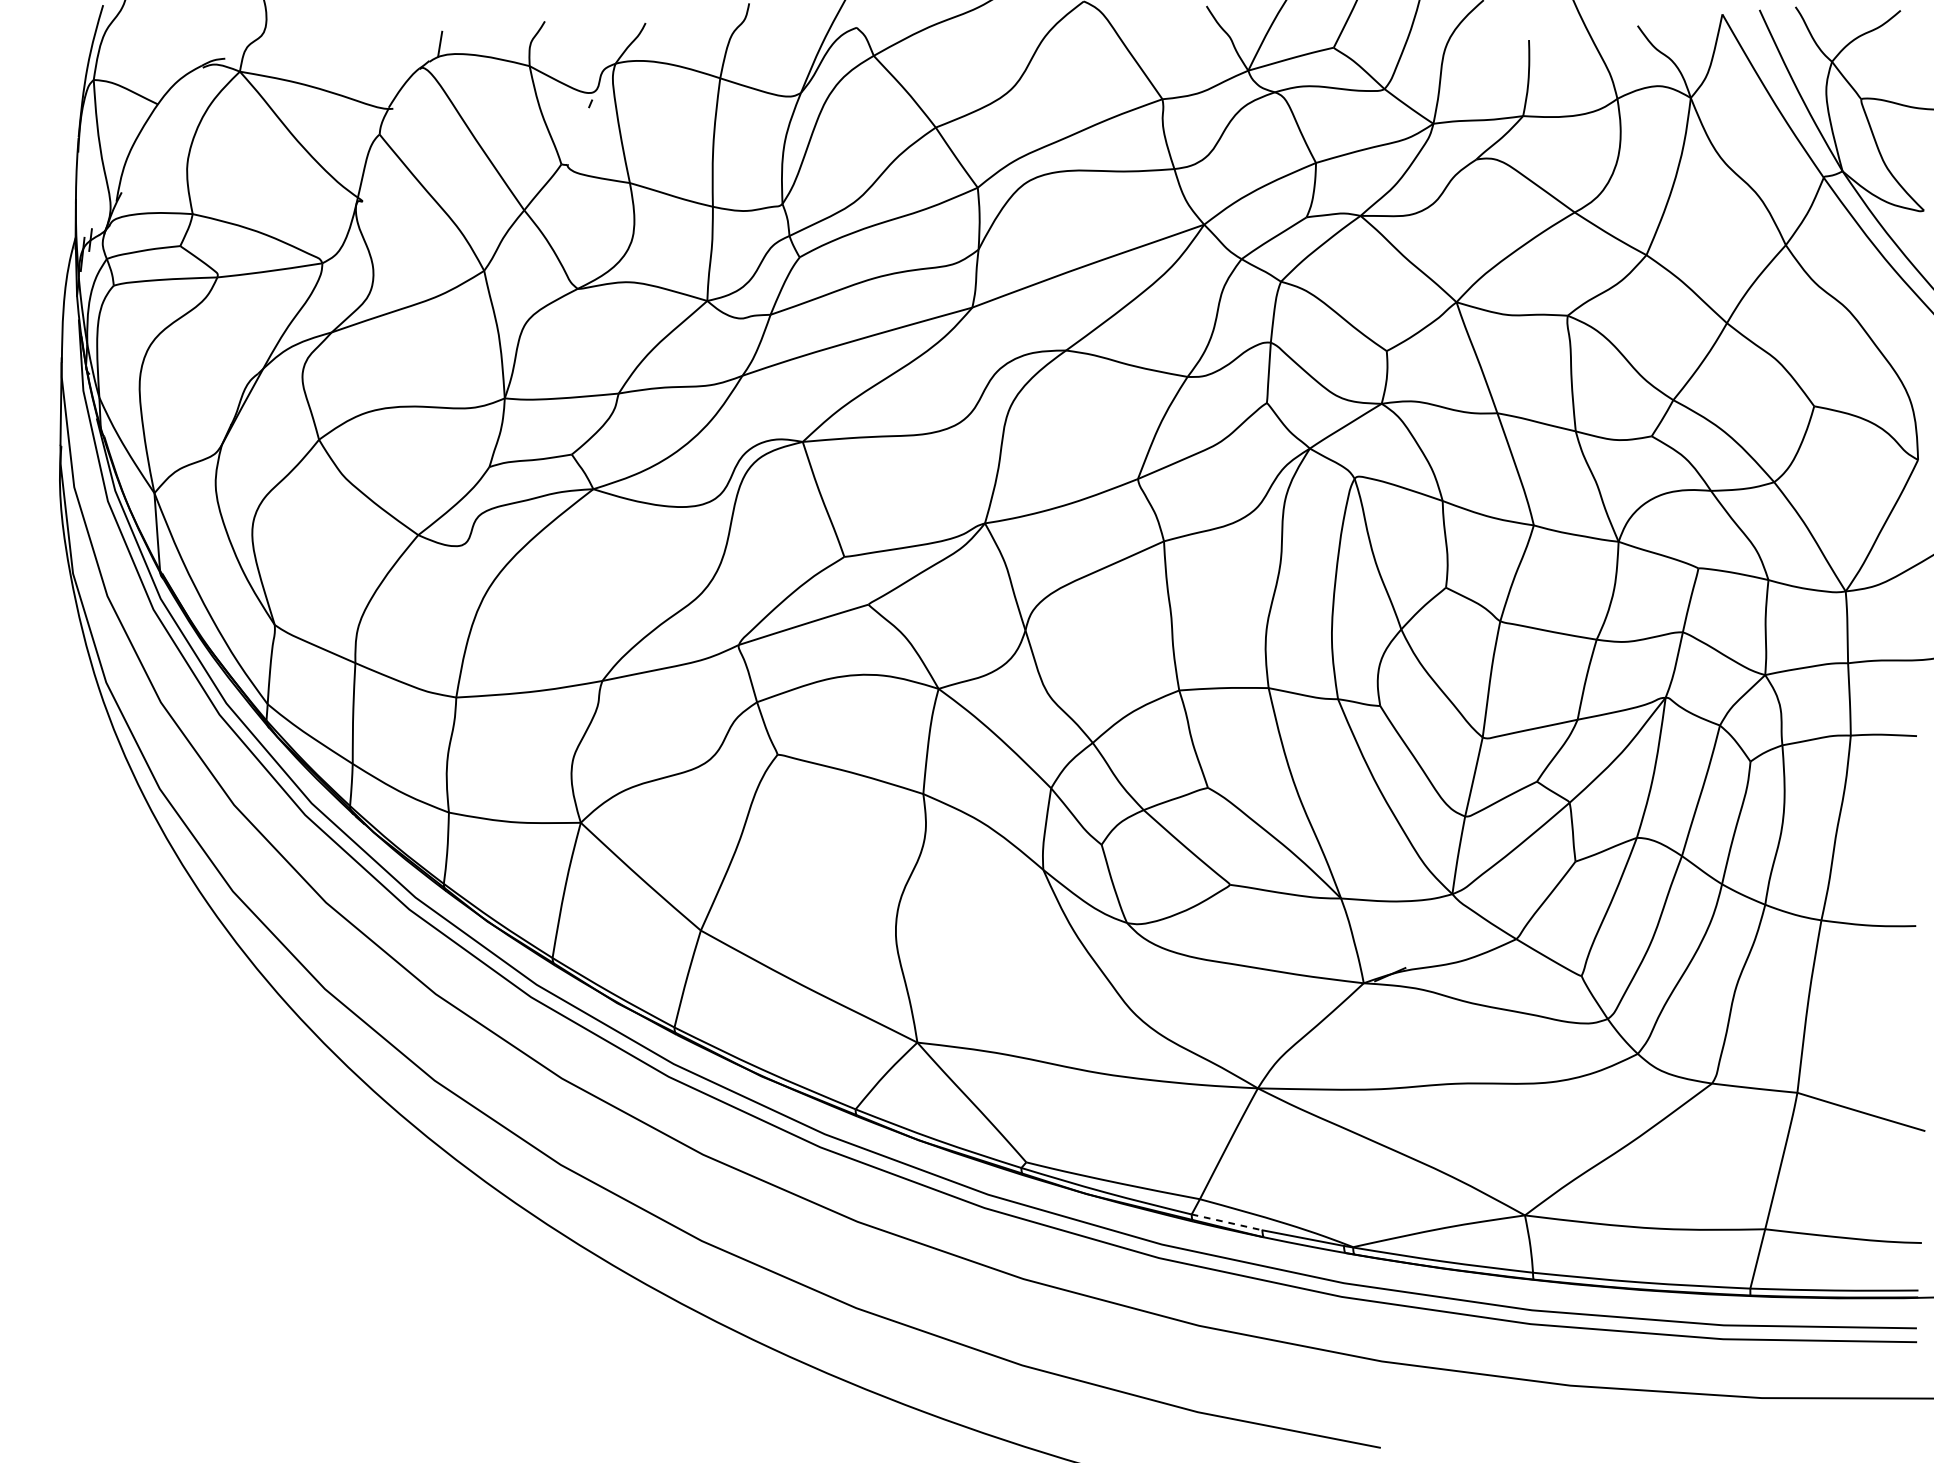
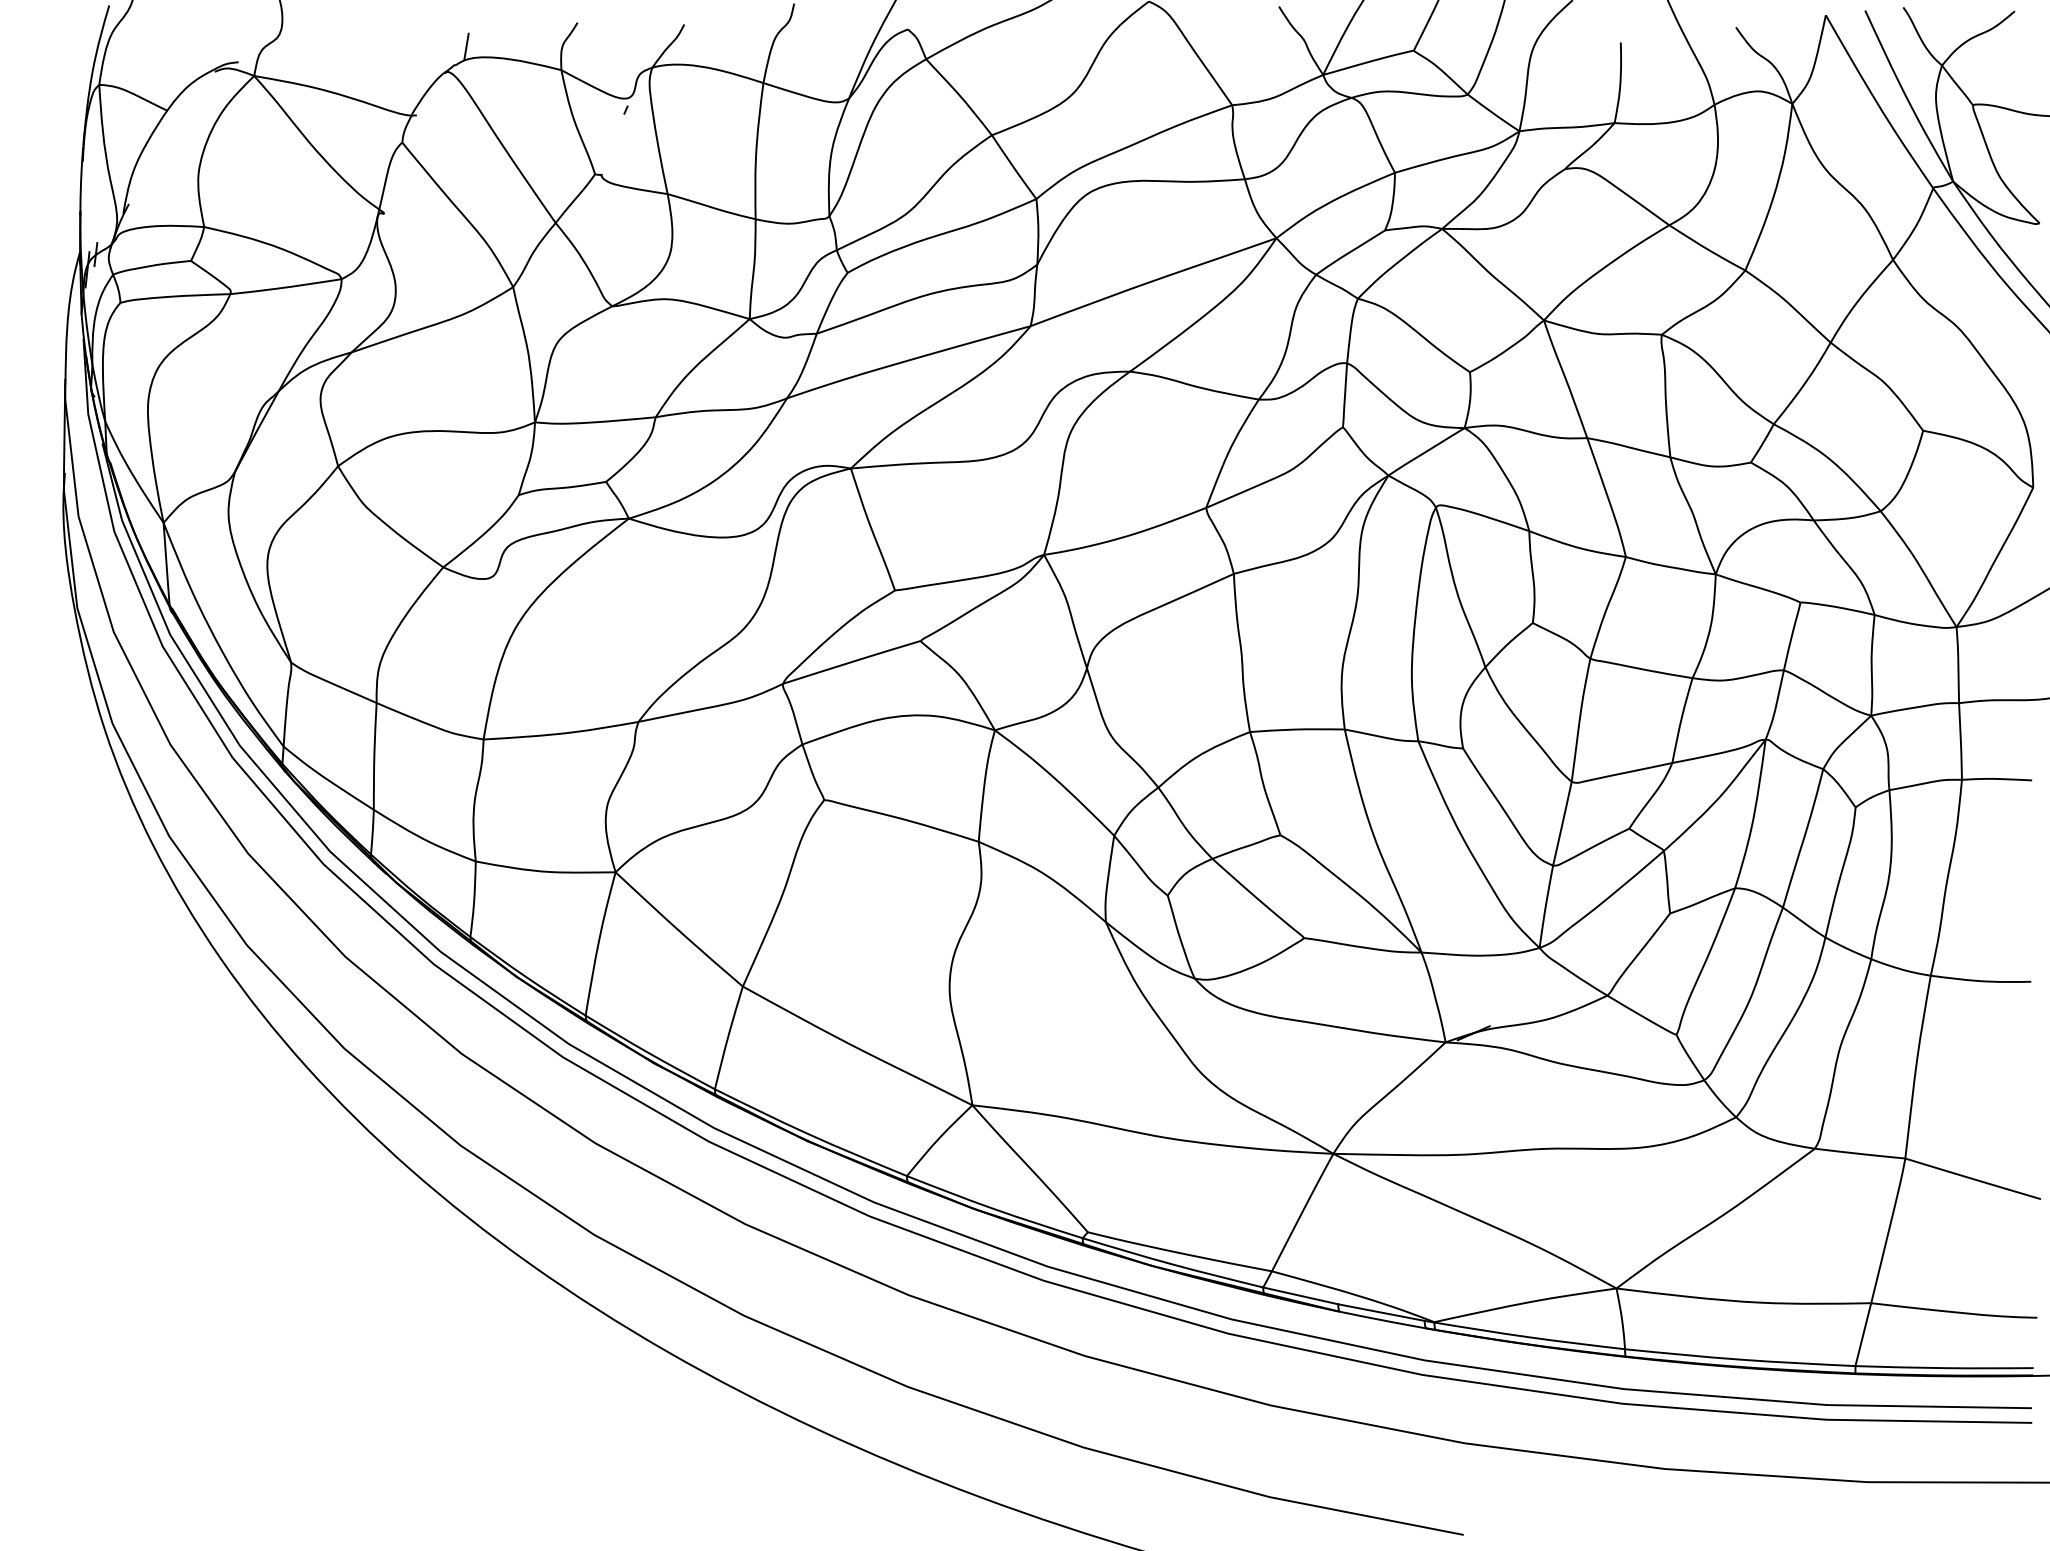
line: (1226, 1222) -> (1300, 1295), dashed -> solid

